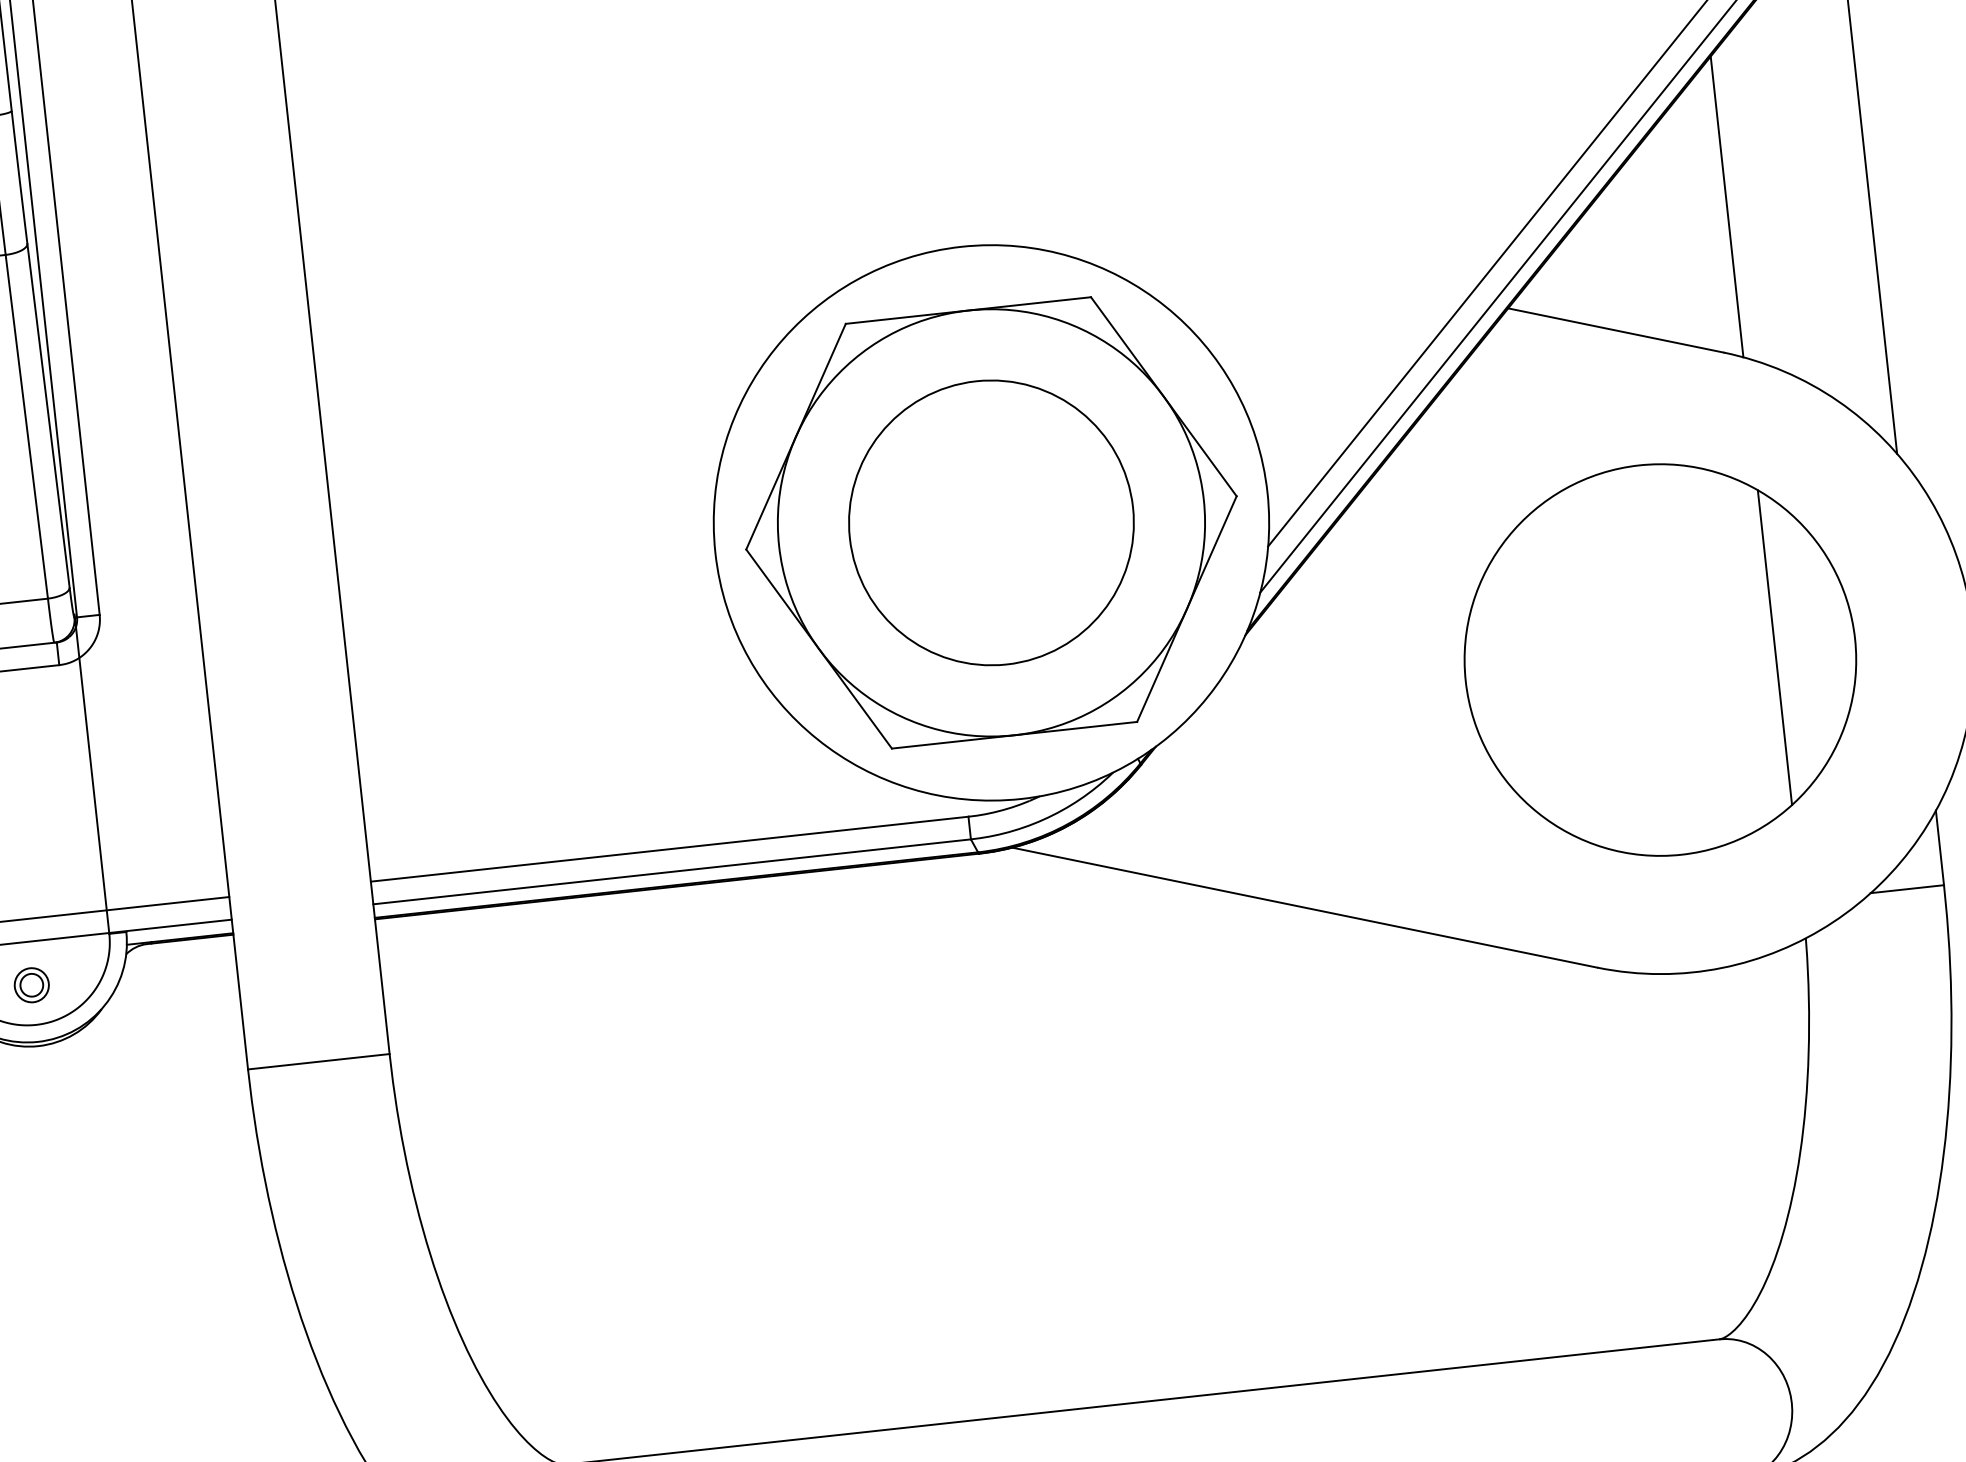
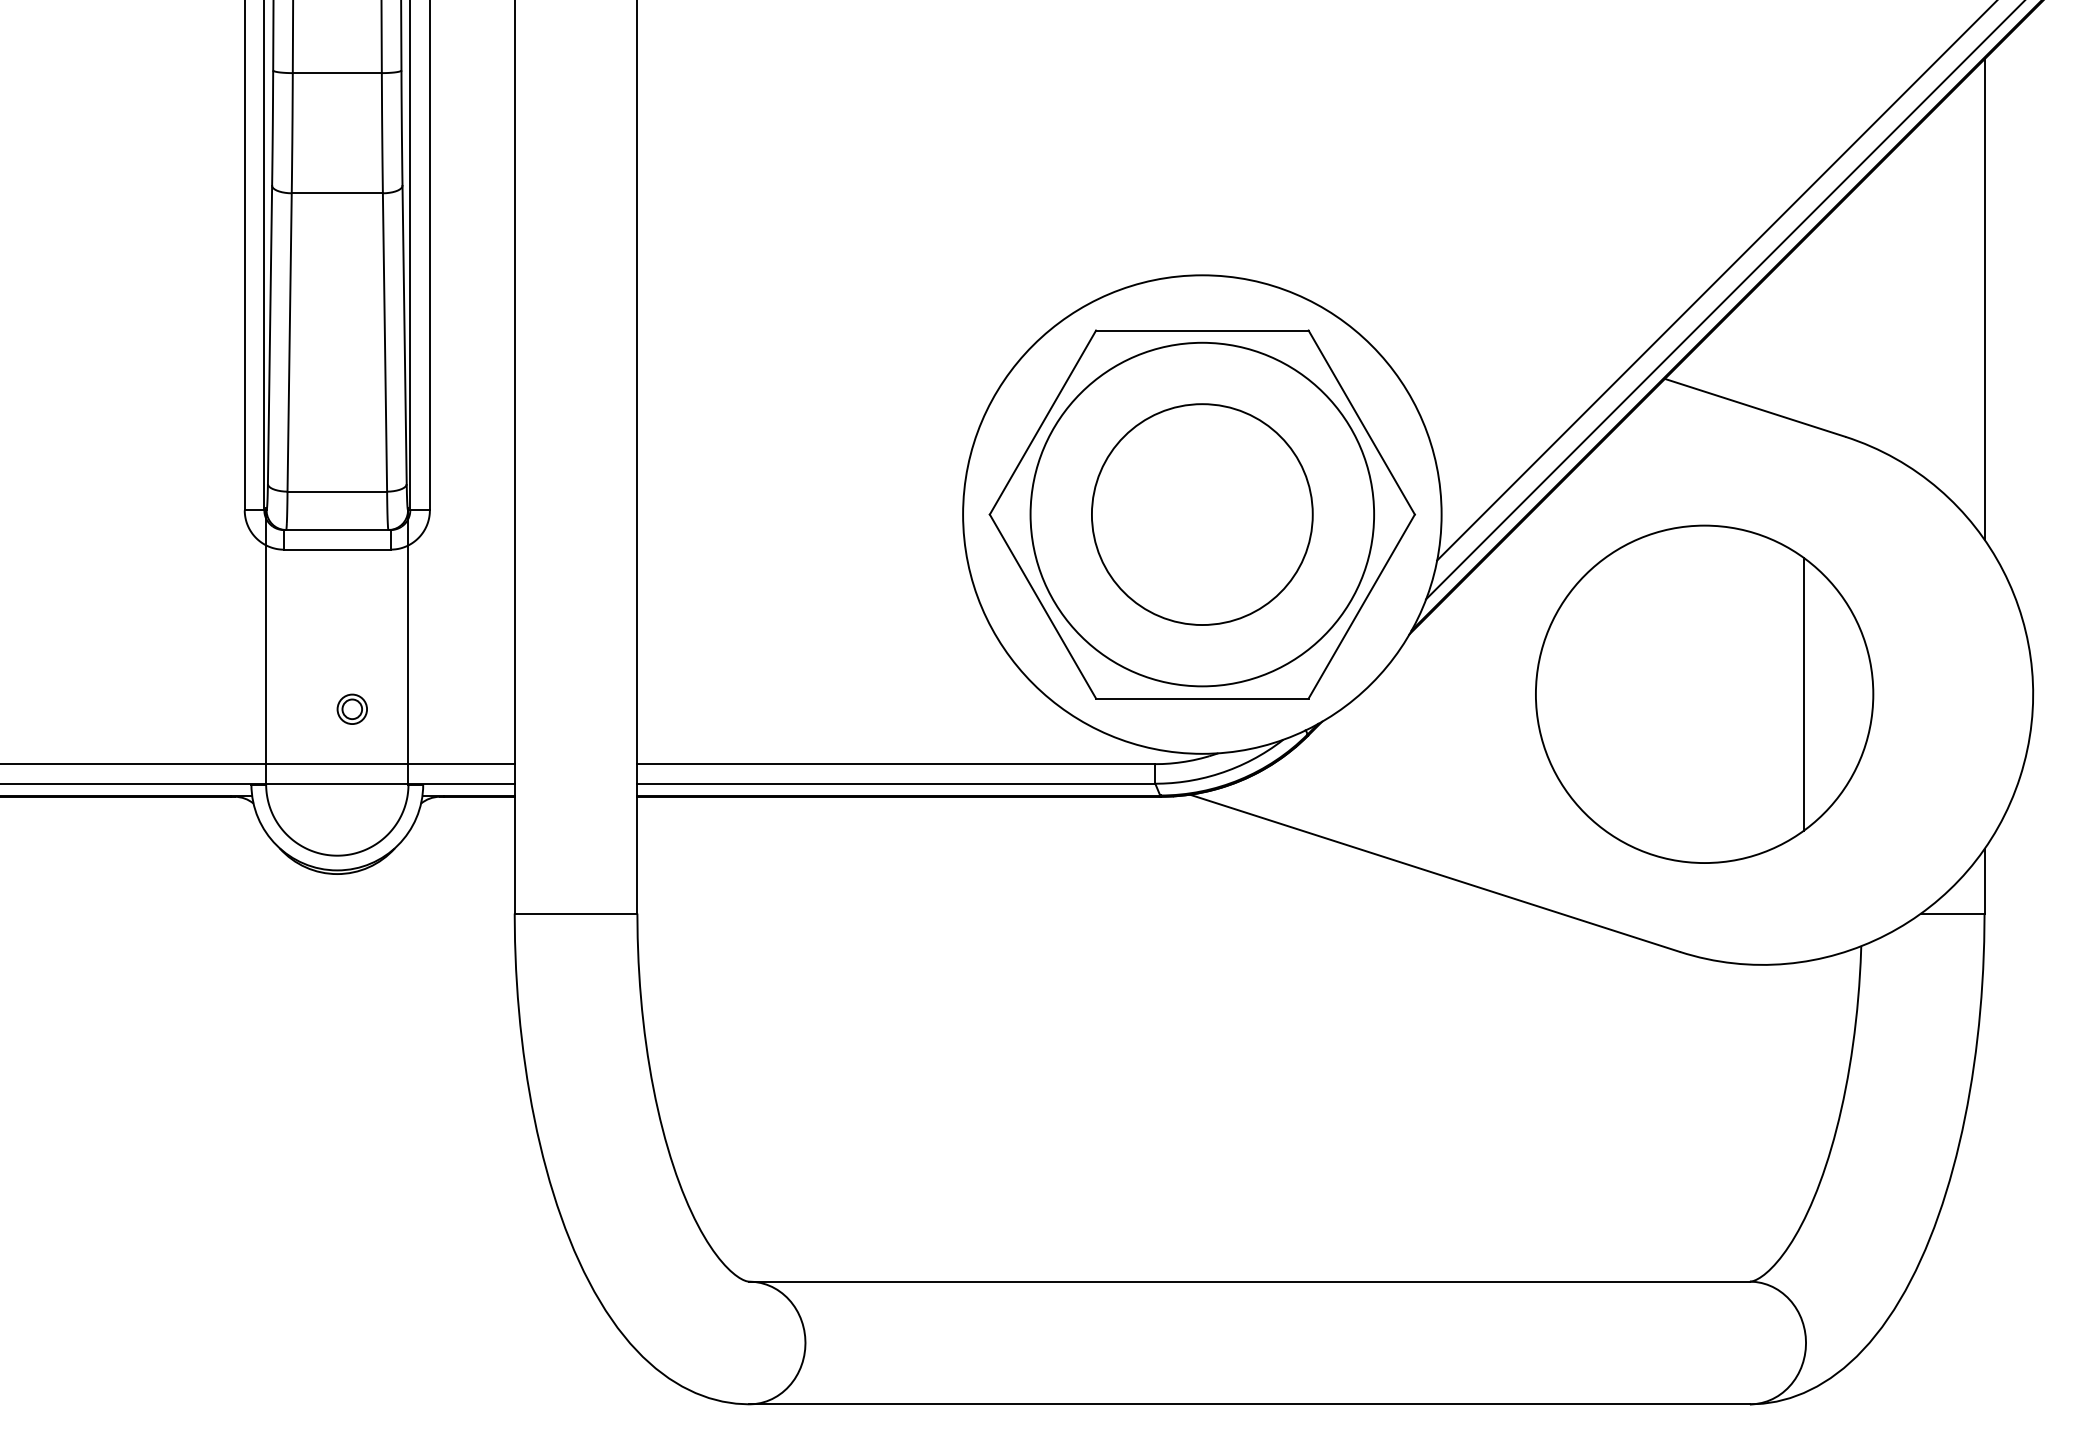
line: (1726, 207) -> (1861, 312), removed
circle: (991, 522) -> (1202, 514), size x0.6
circle: (991, 522) -> (1202, 514), size x1.4
part: (1660, 659) -> (1704, 693), moved
part: (30, 984) -> (351, 708), moved

